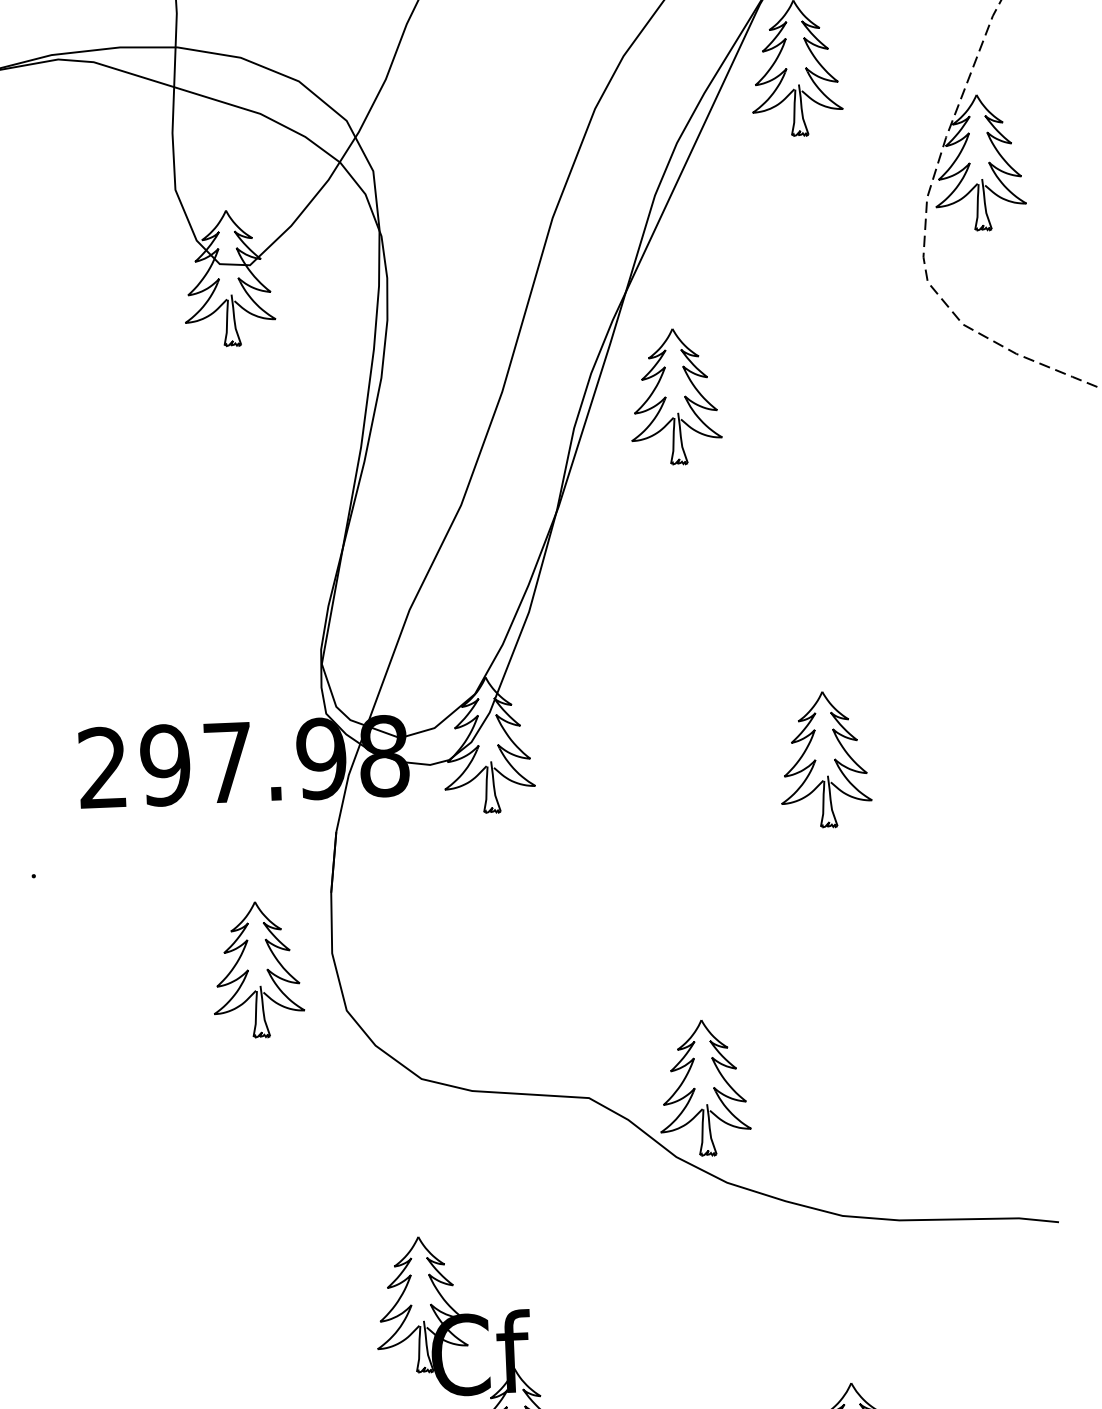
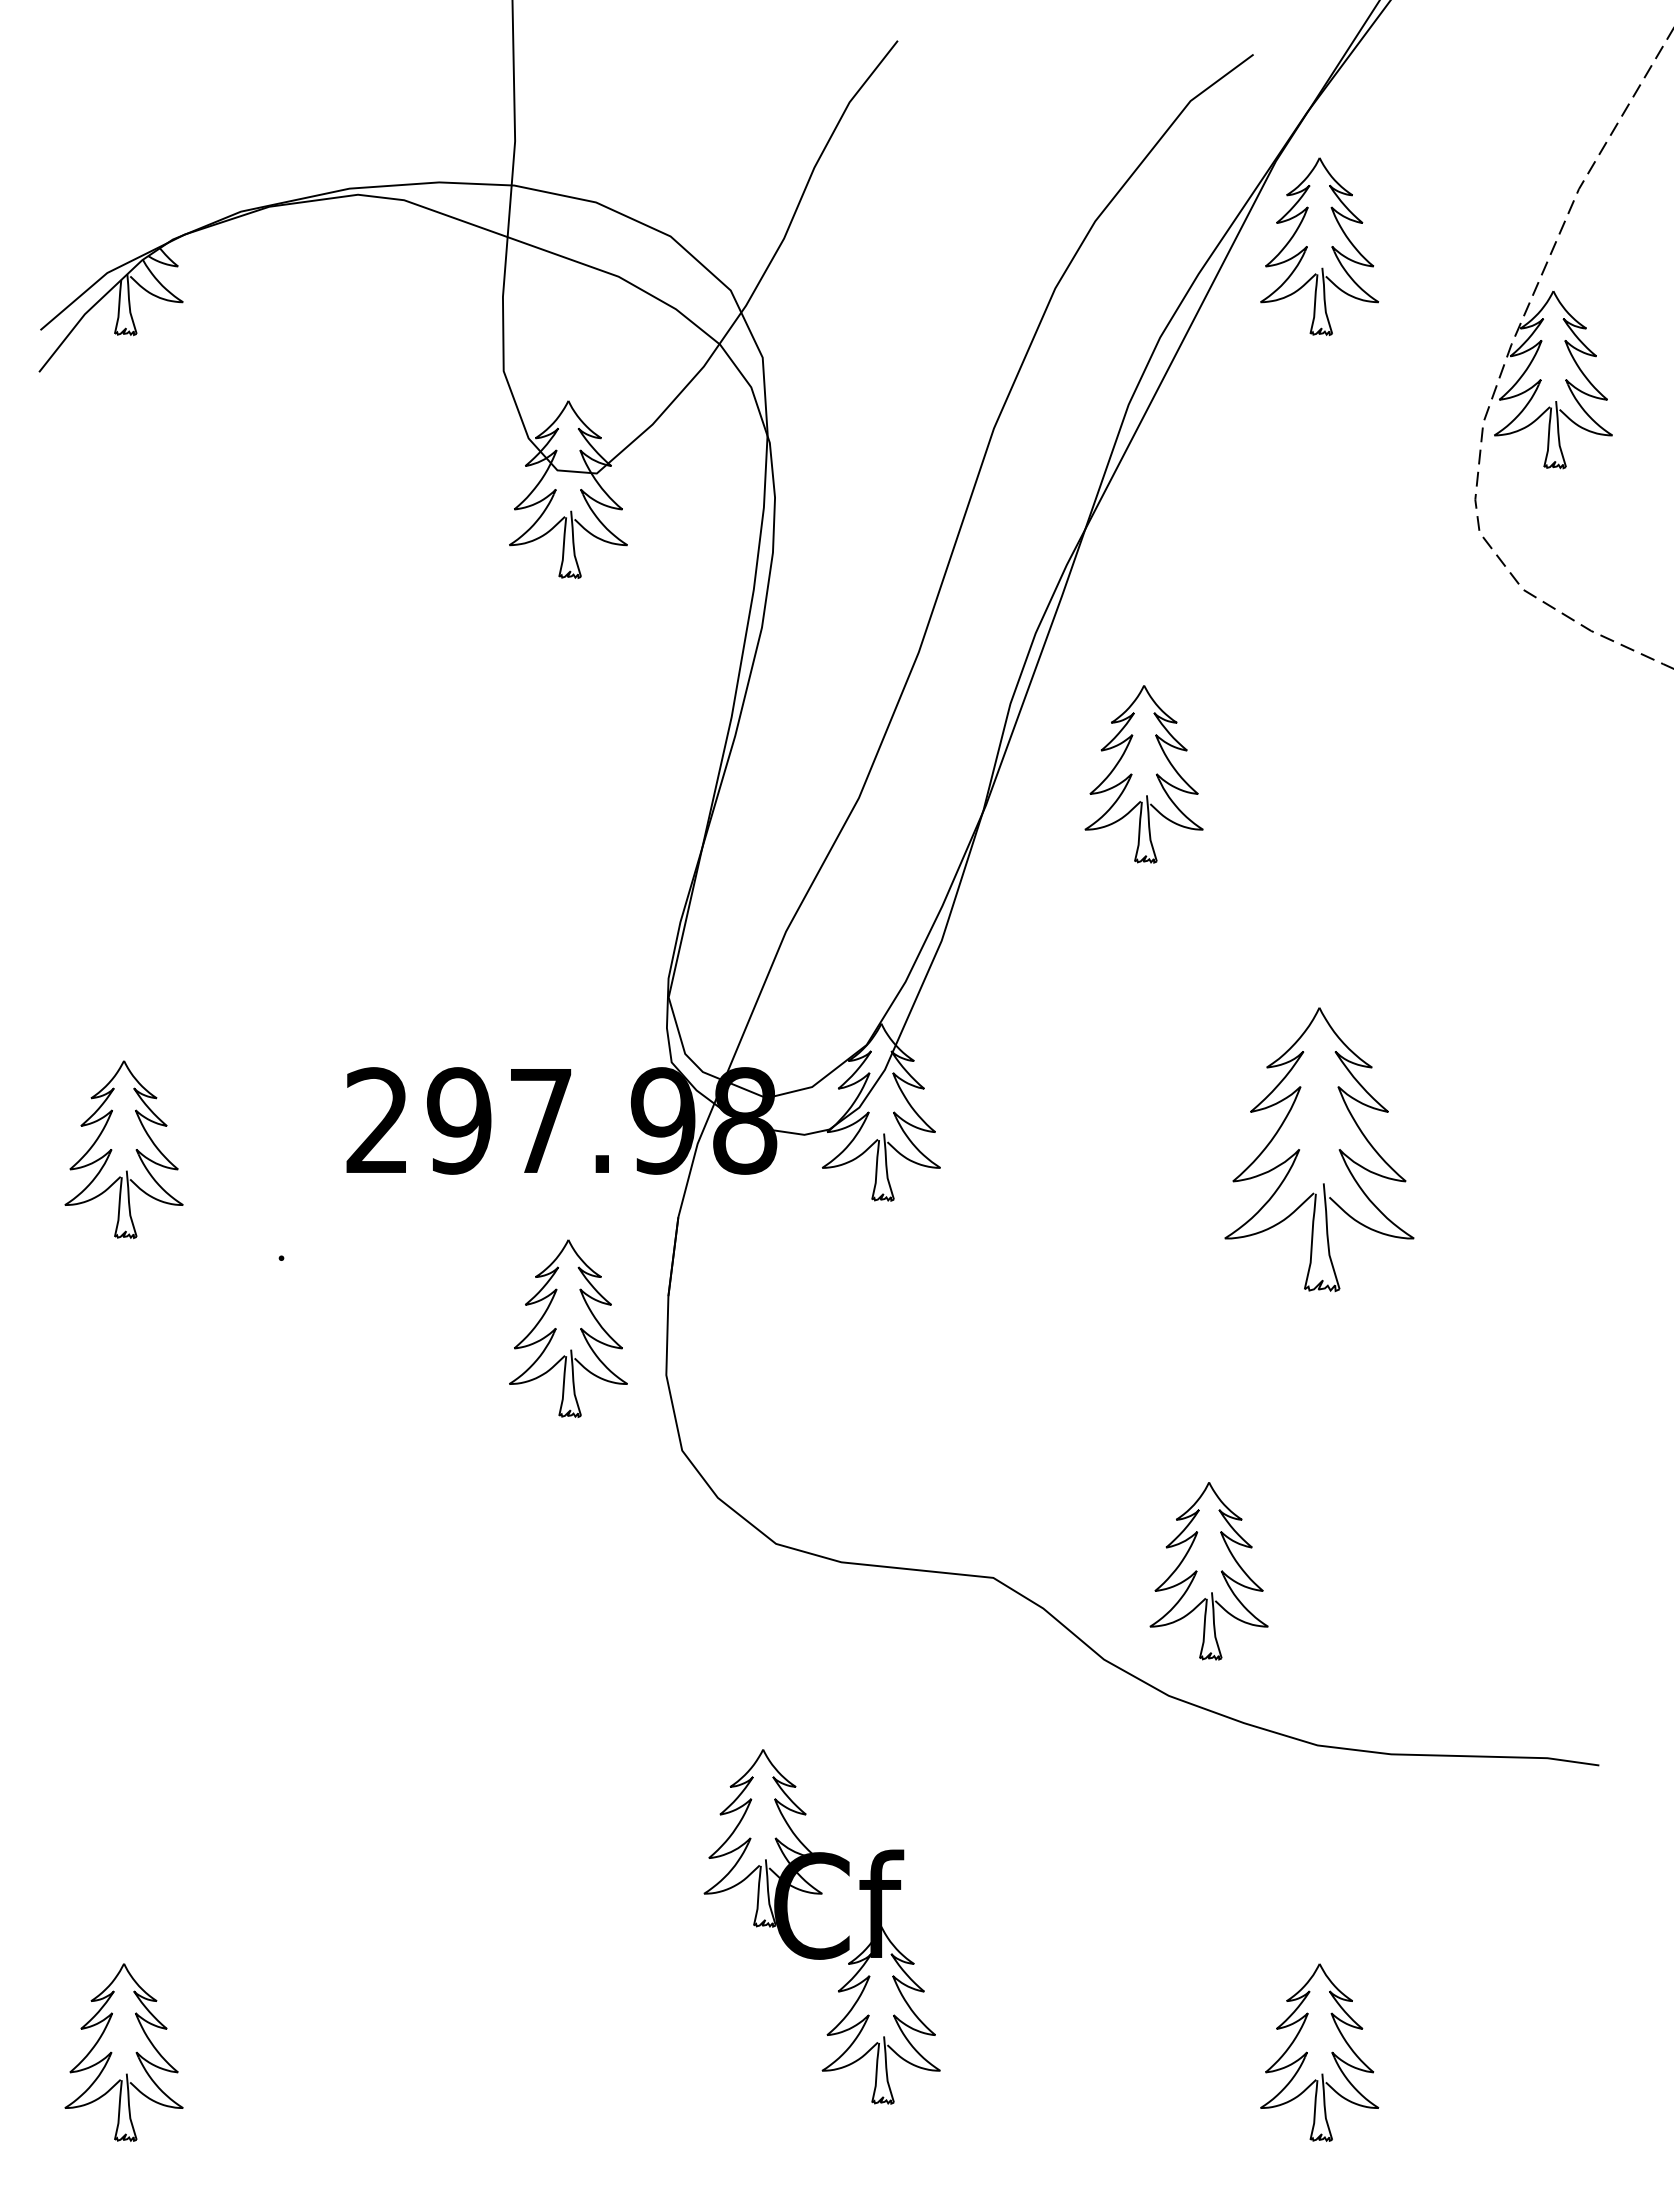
part: (666, 397) -> (1132, 774), moved
part: (825, 759) -> (1319, 1149), size x1.6
part: (248, 970) -> (556, 1328), moved
part: (695, 1088) -> (1197, 1571), moved

